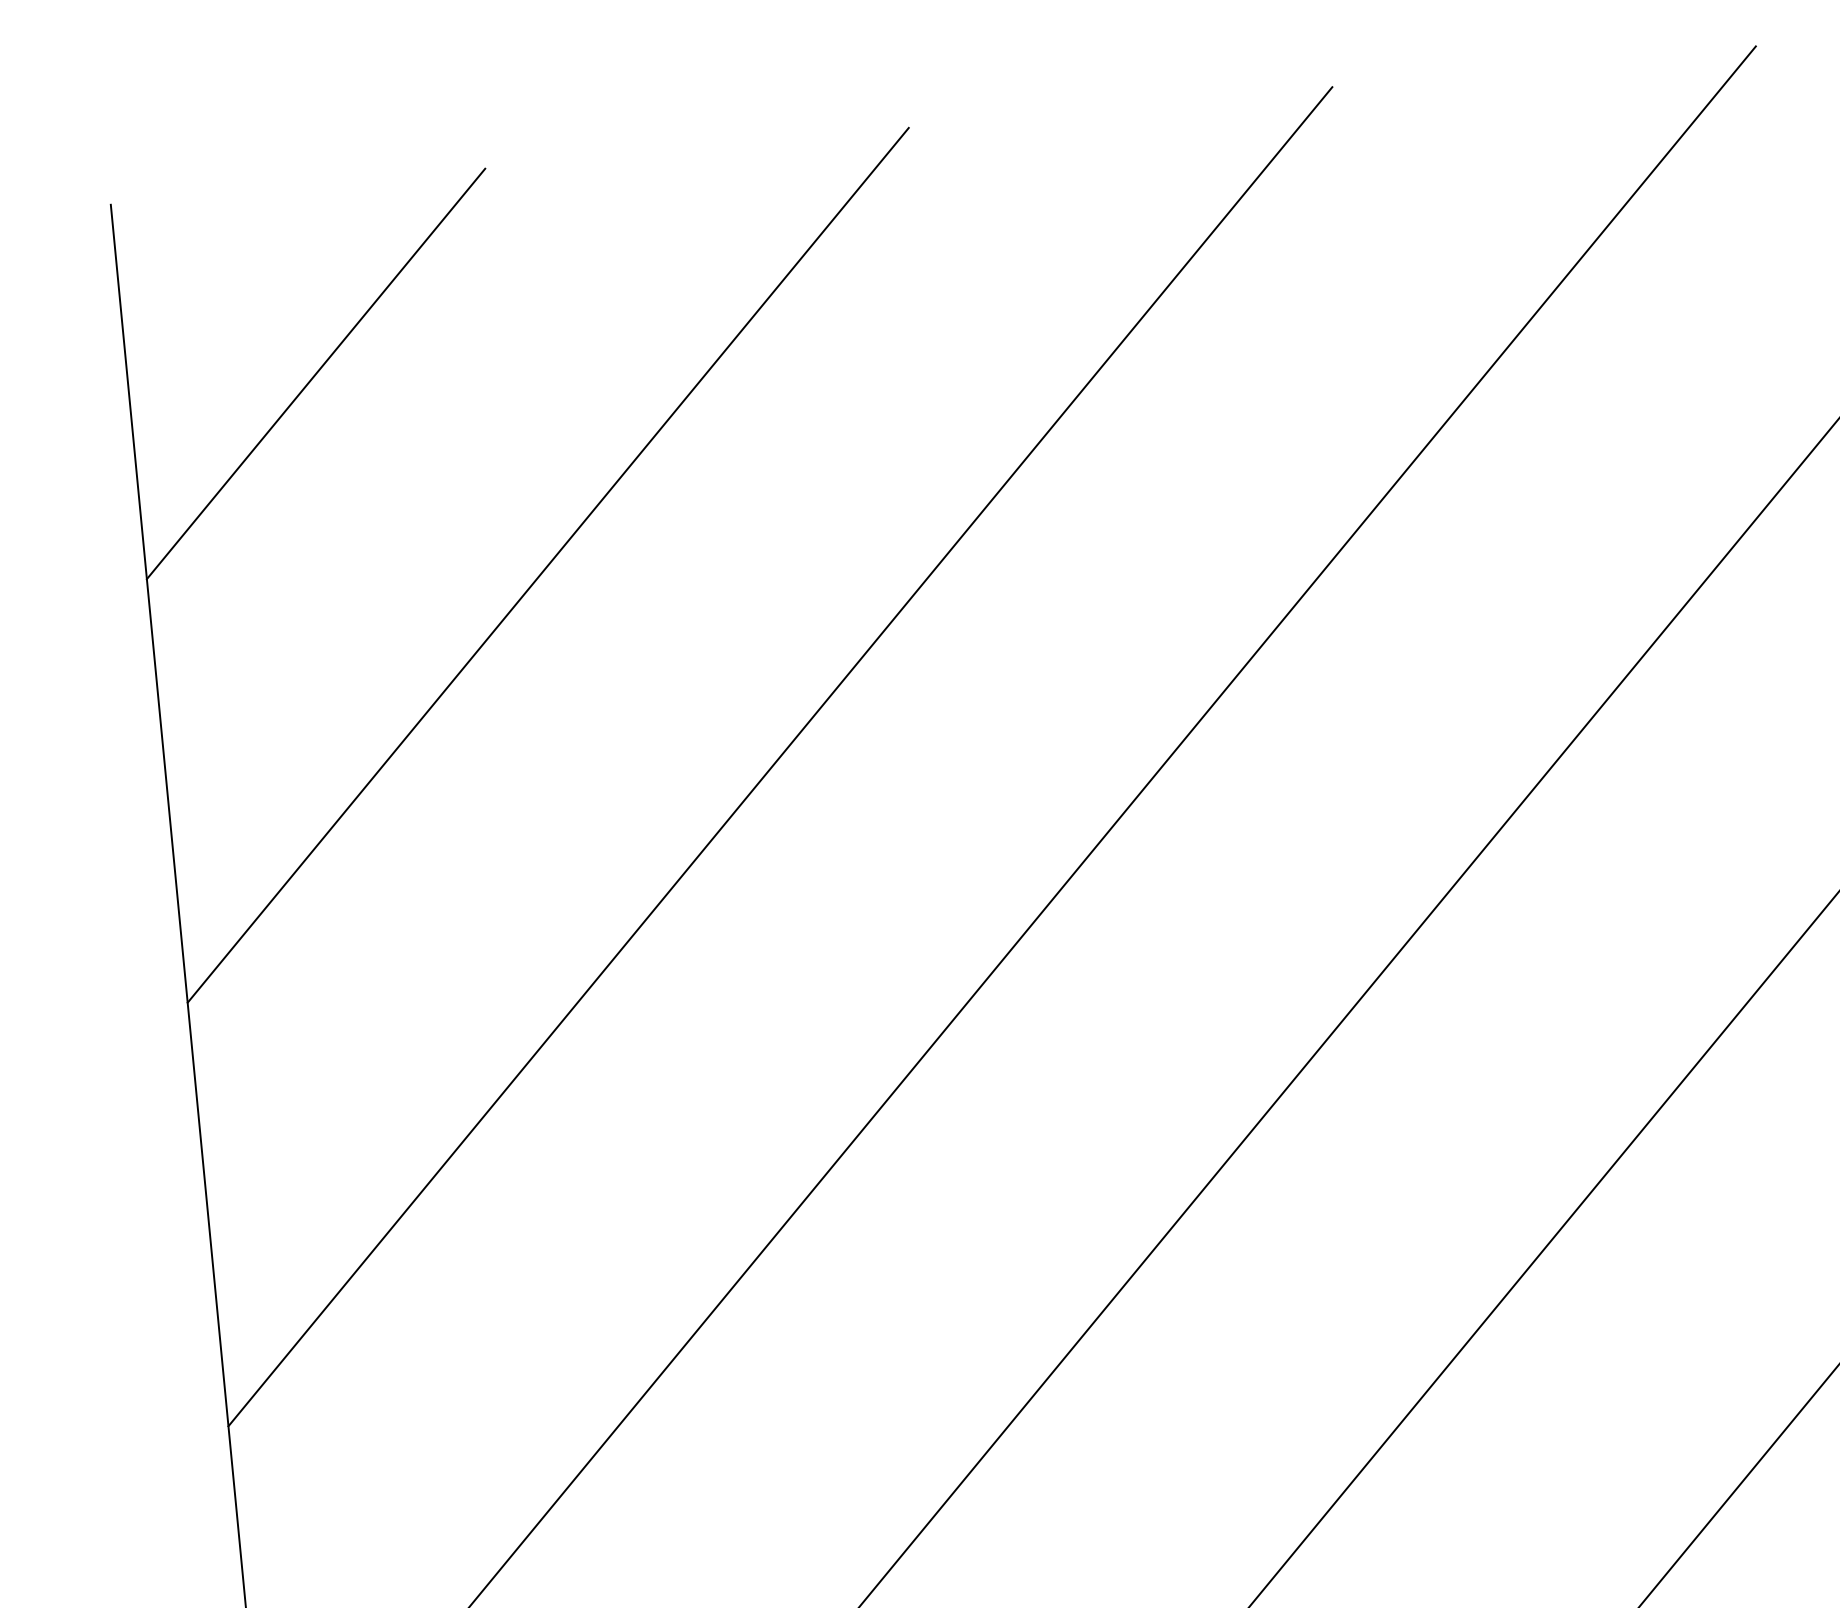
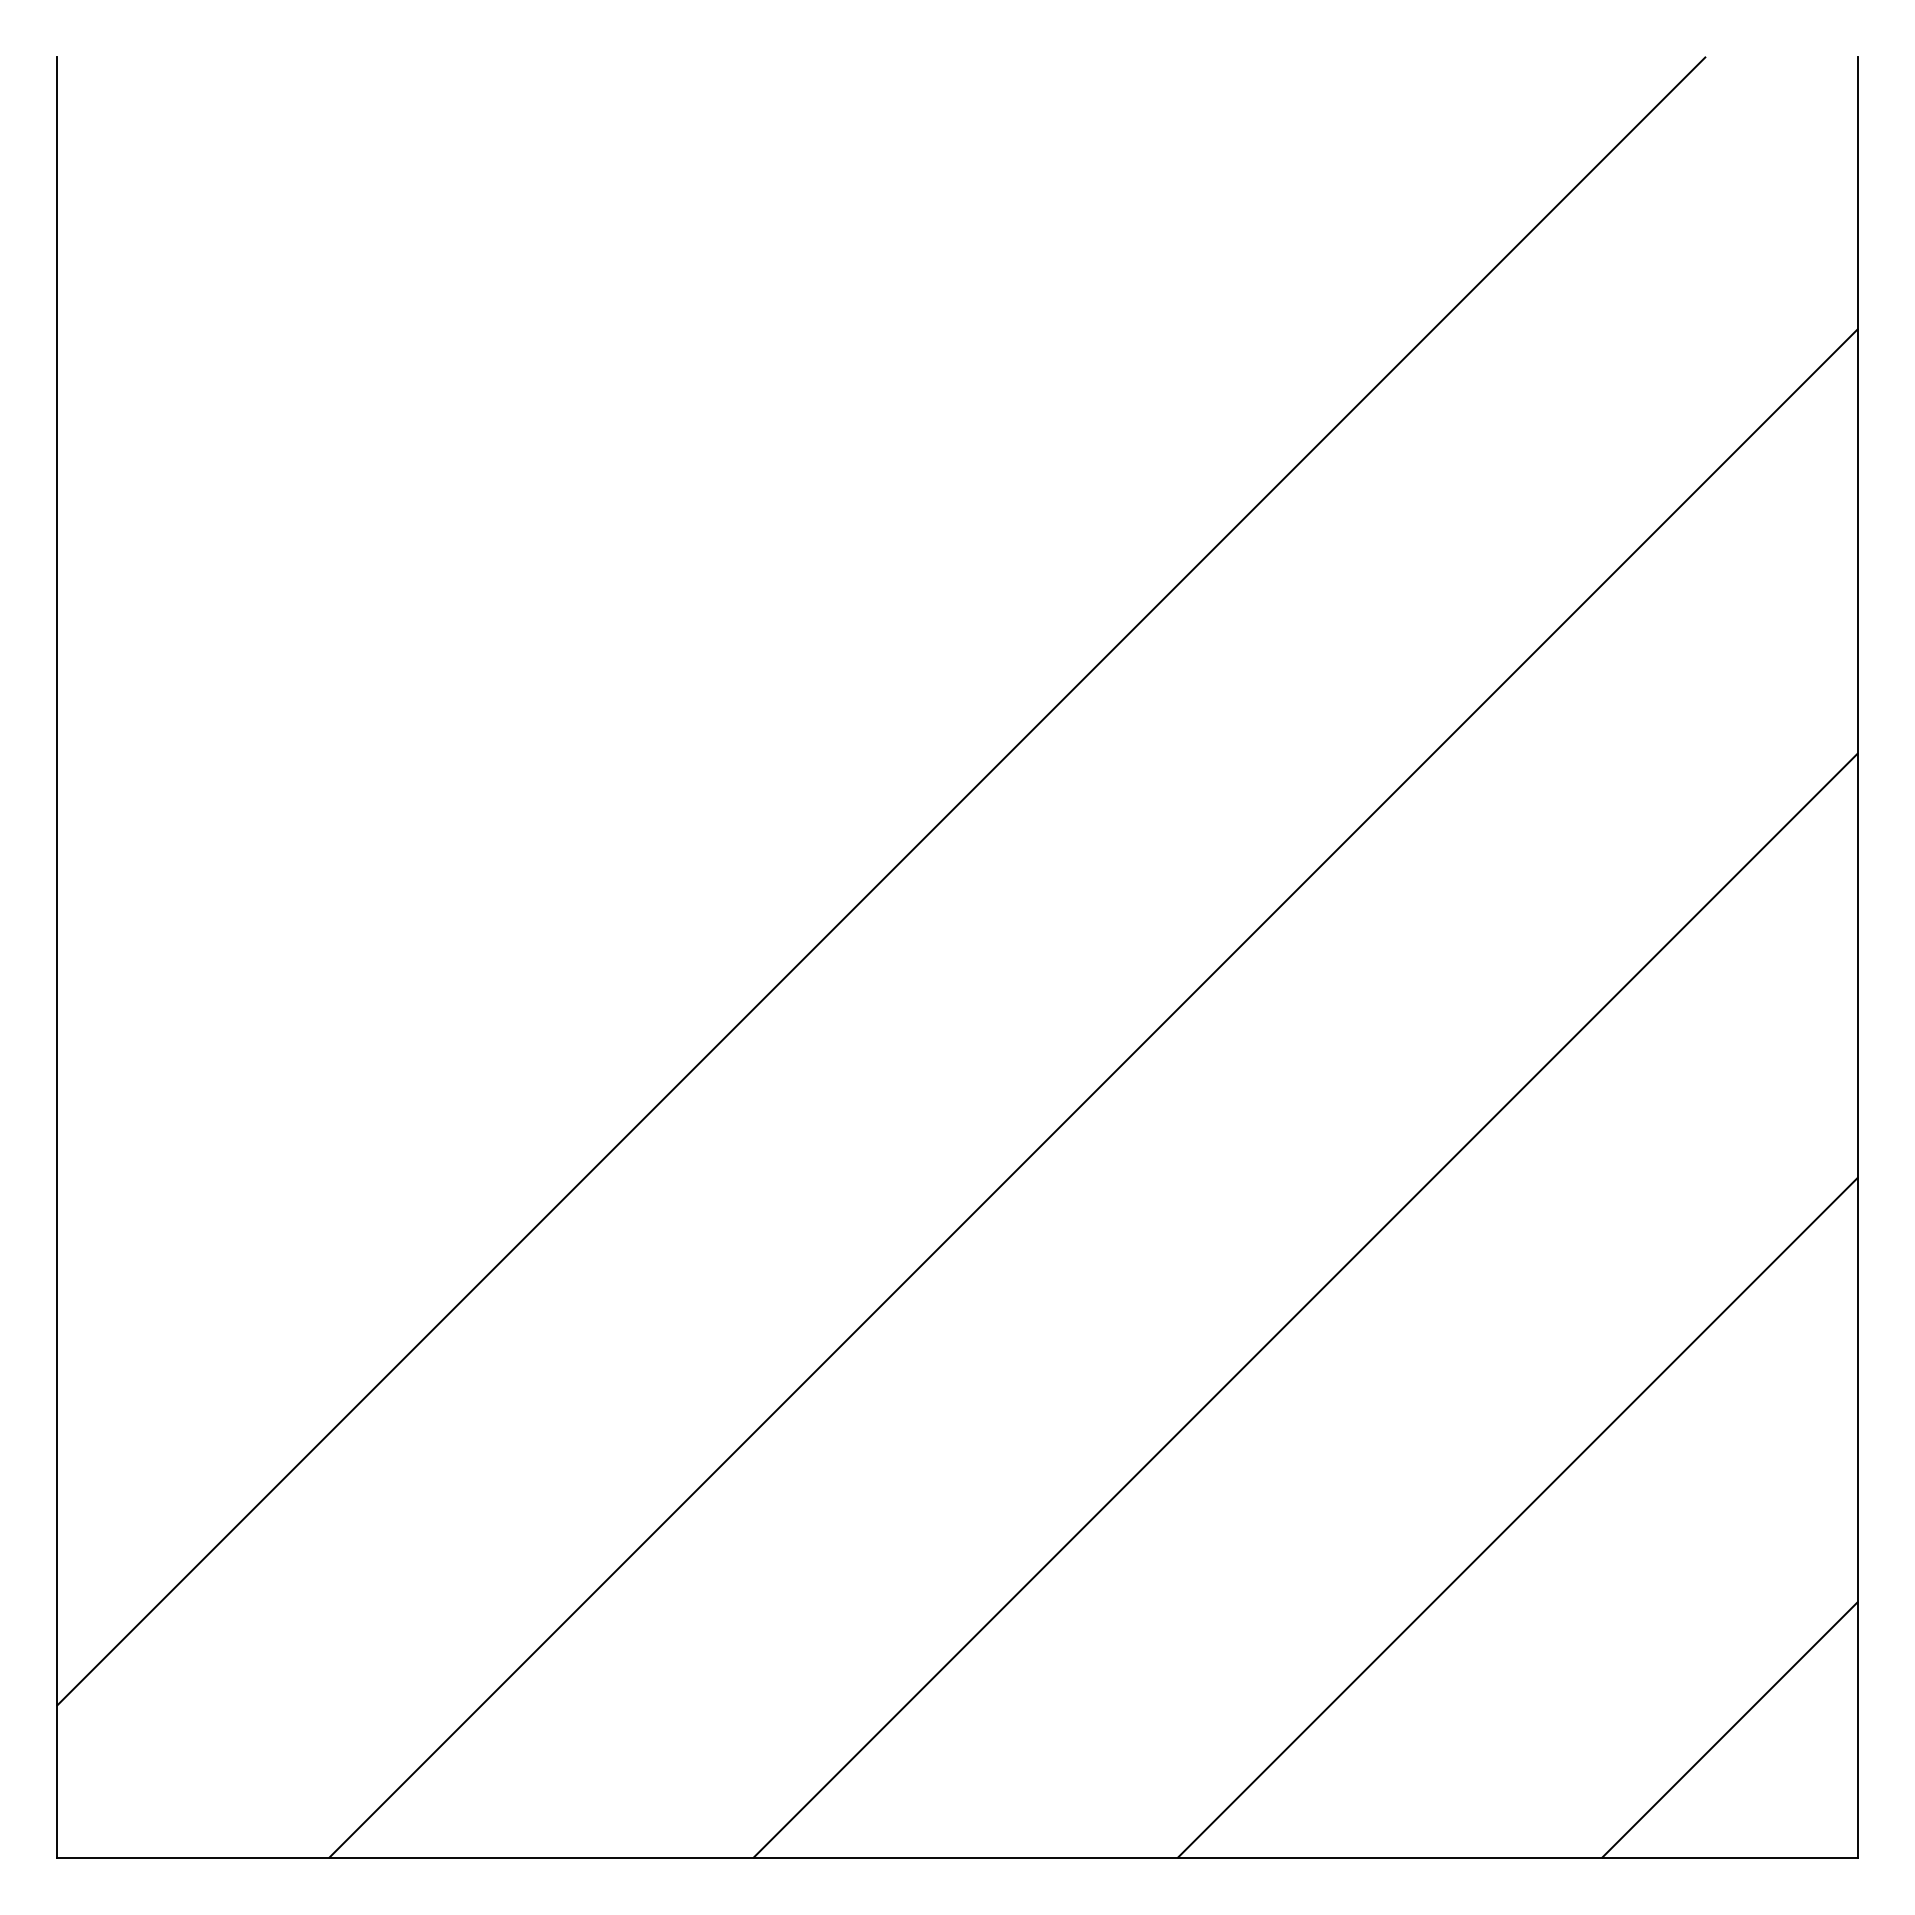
line: (315, 373) -> (244, 244), removed
line: (547, 564) -> (456, 456), removed
line: (780, 756) -> (669, 669), removed

